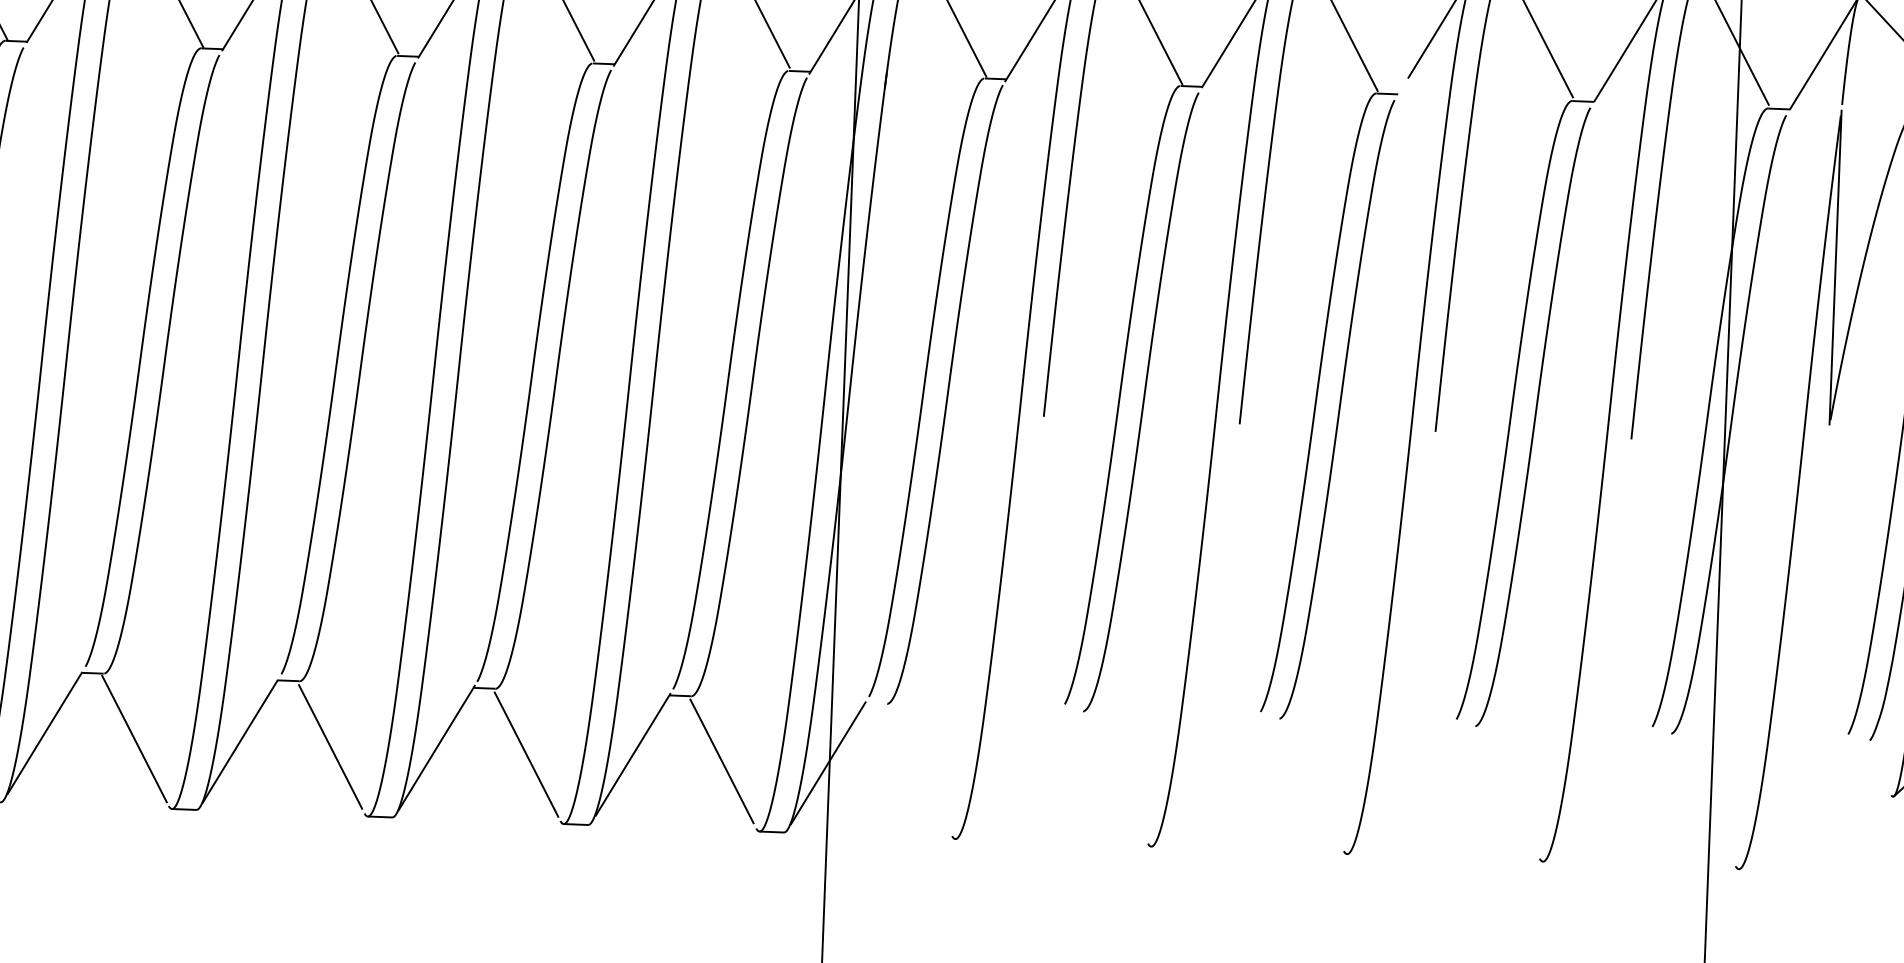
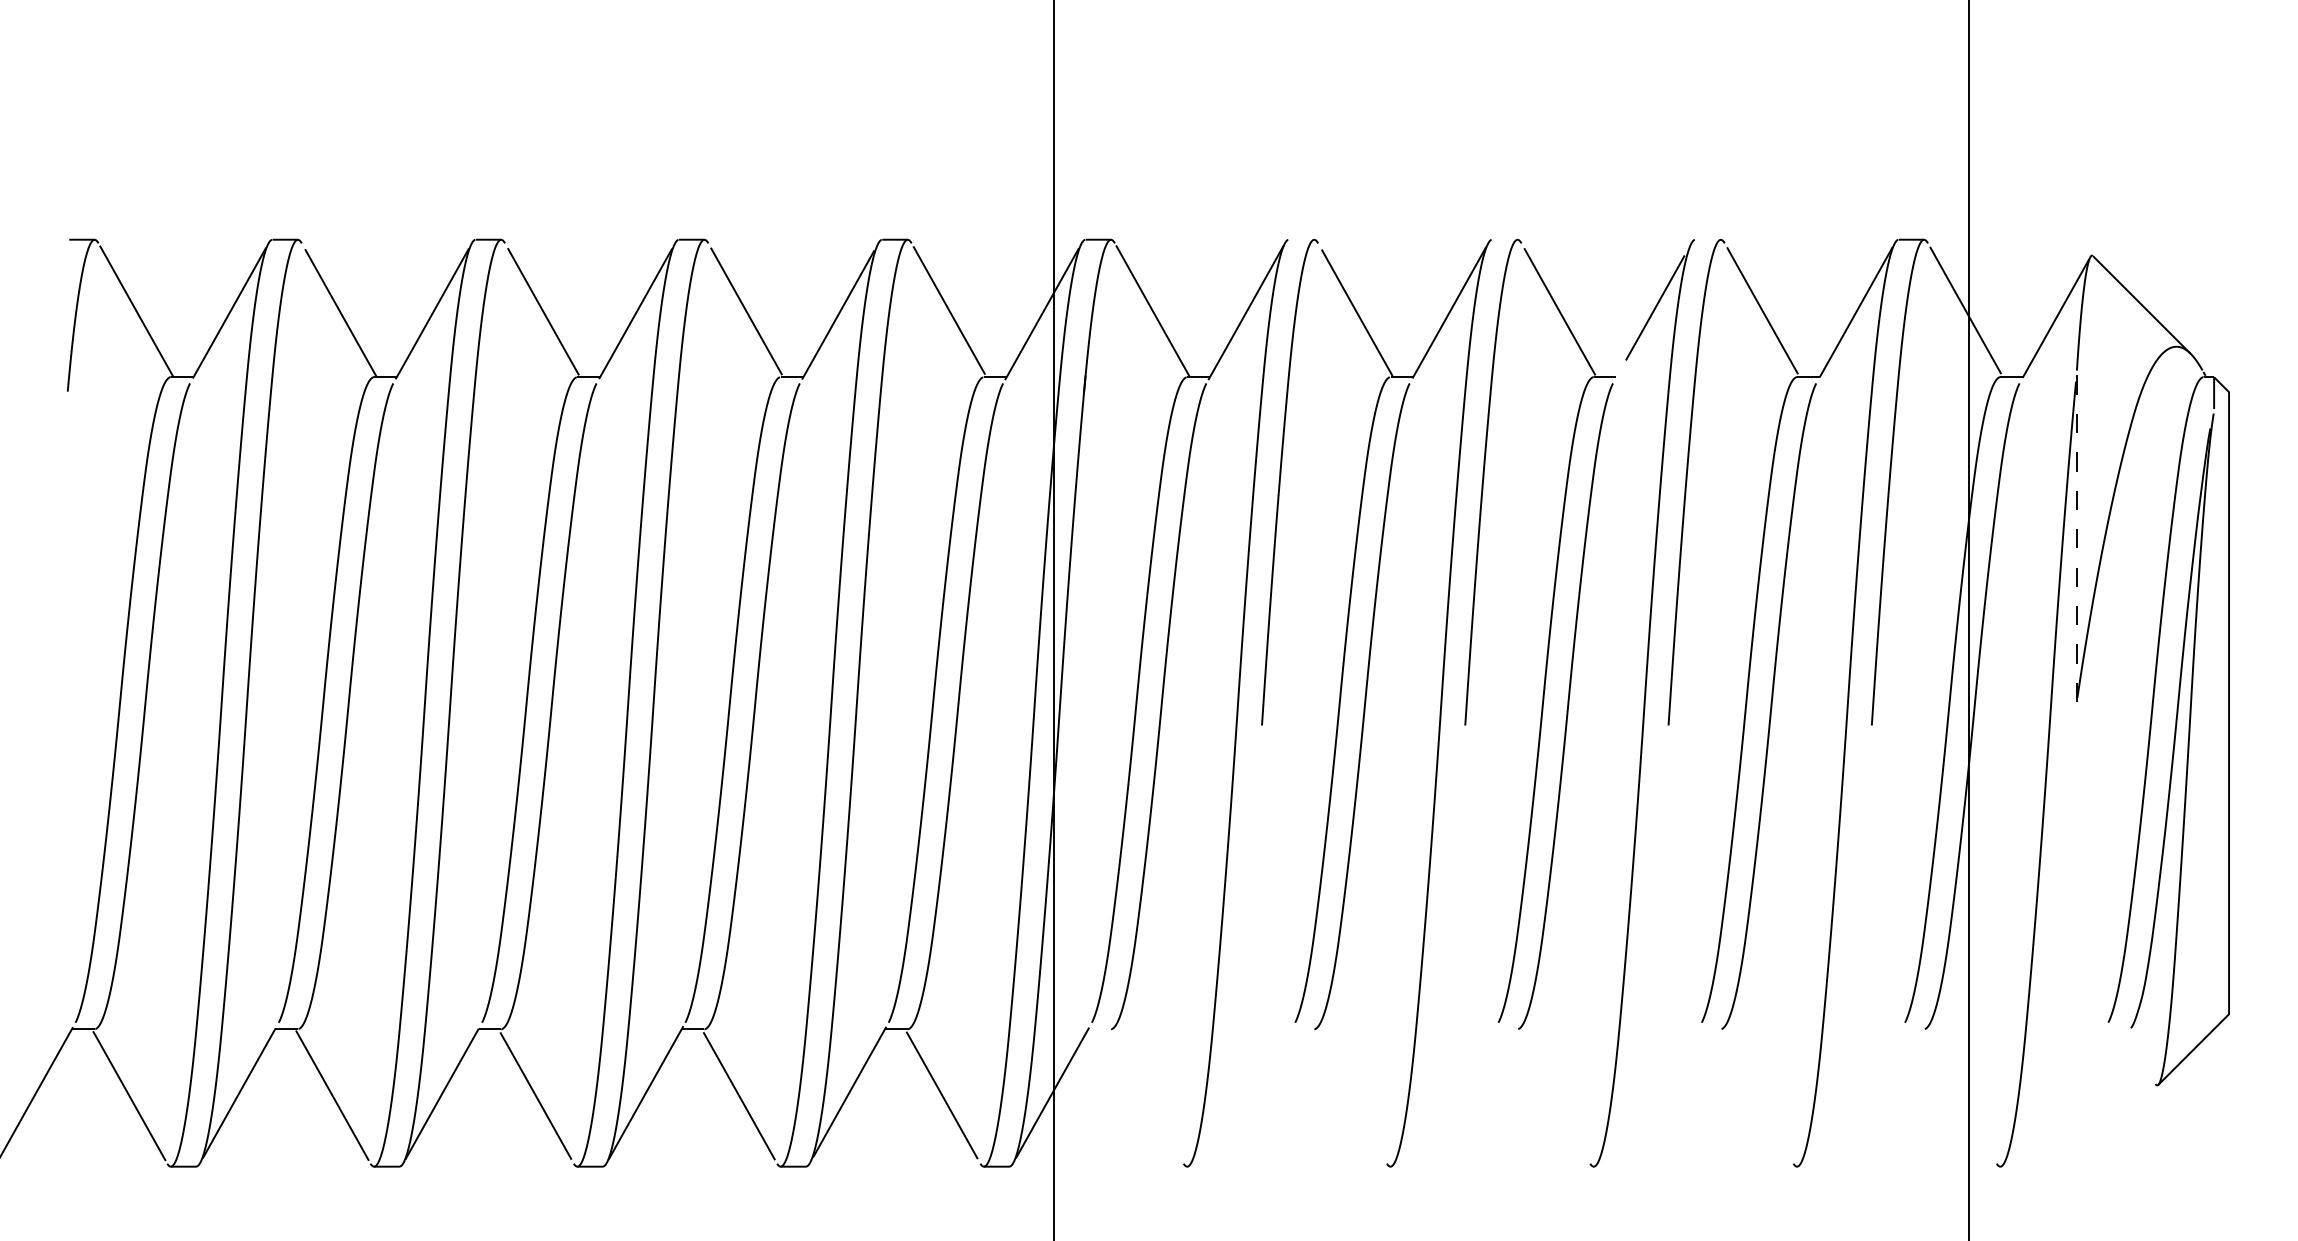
line: (1835, 267) -> (2076, 539), solid -> dashed

